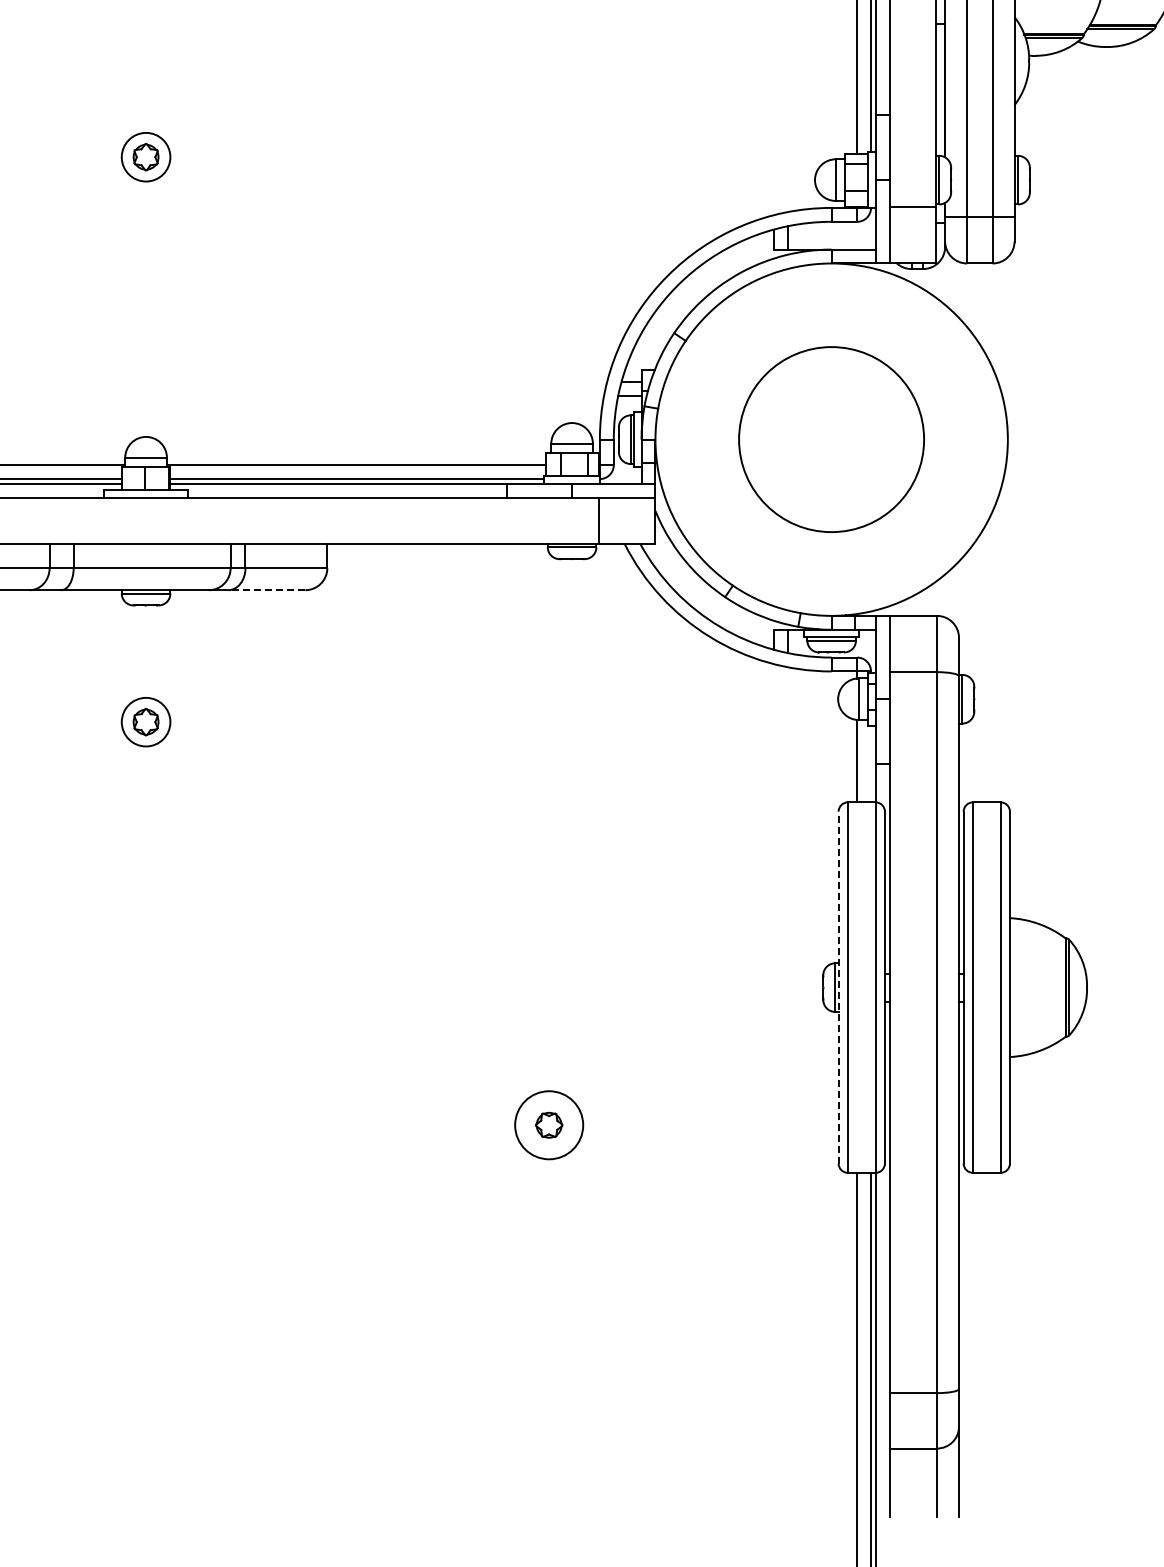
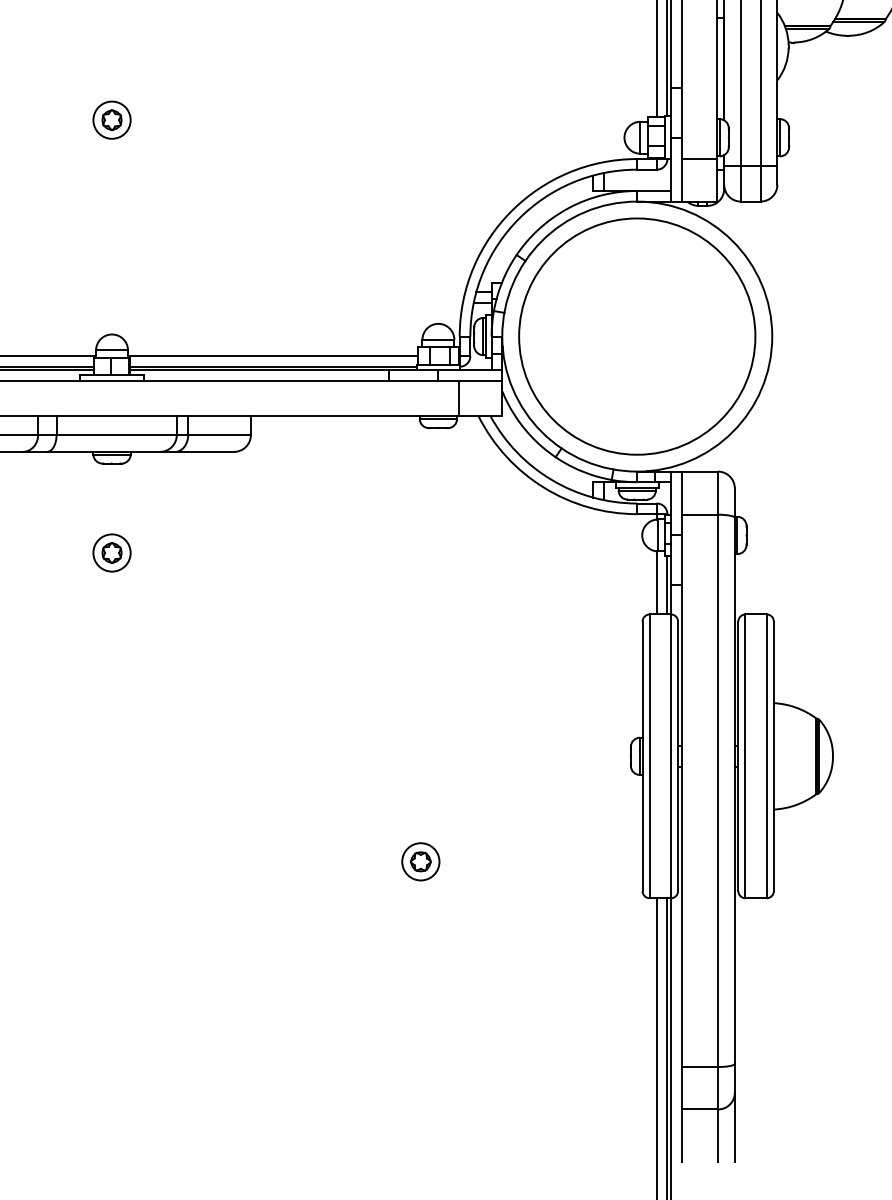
circle: (831, 439) -> (637, 336), size x1.67
line: (266, 590) -> (204, 452), dashed -> solid
line: (871, 763) -> (667, 584), added
line: (838, 987) -> (642, 756), dashed -> solid
circle: (548, 1124) -> (420, 861), size x0.71

